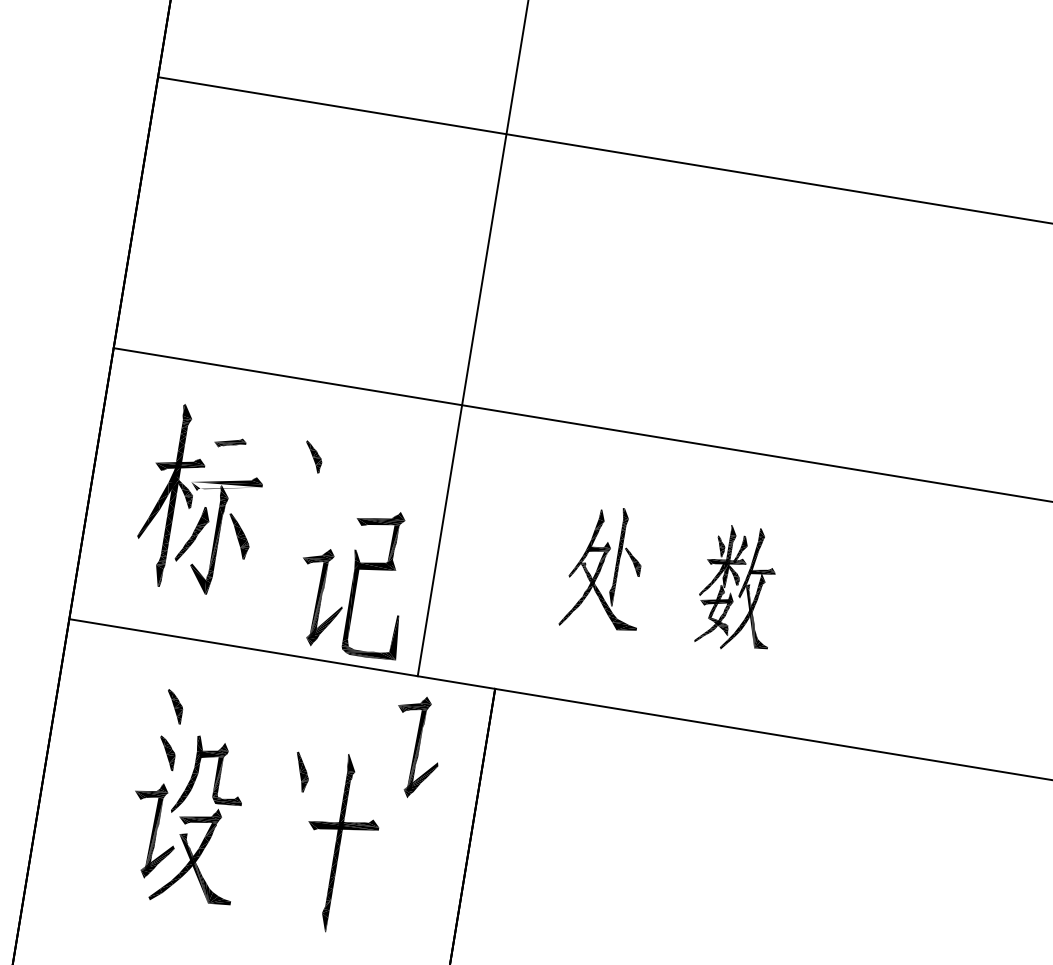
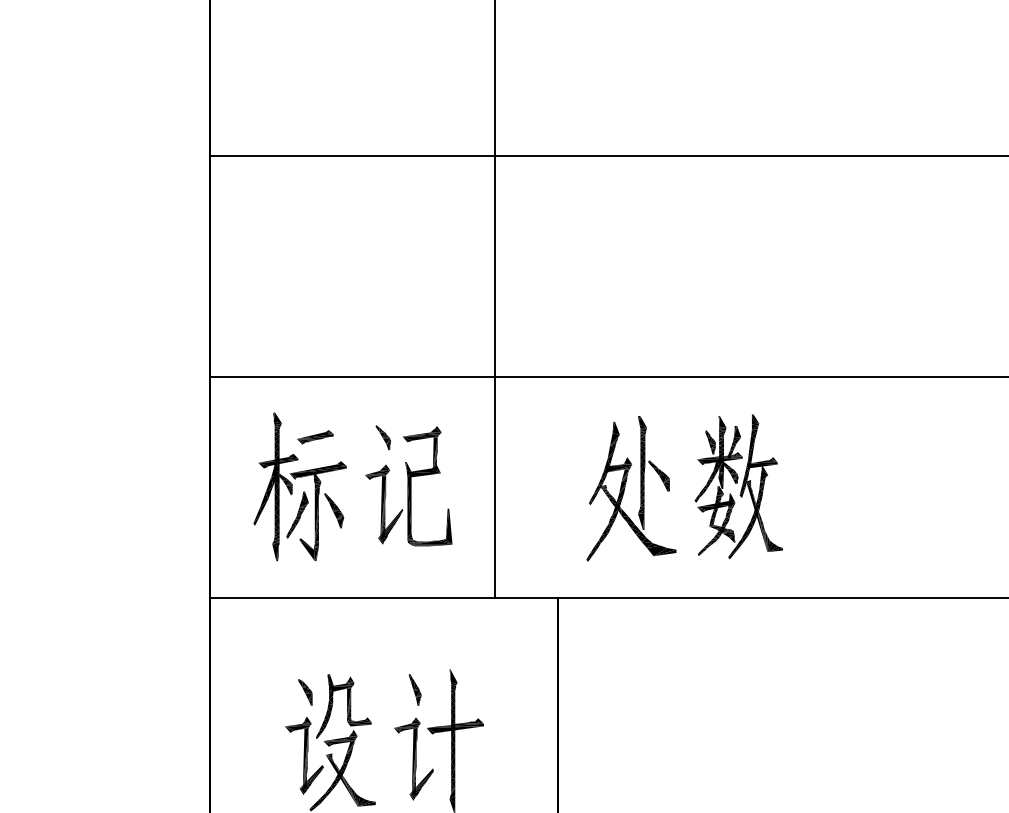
part: (230, 443) -> (315, 437), size x1.43
fill: (225, 486) -> (317, 472), added
part: (607, 568) -> (631, 488), size x1.43
part: (353, 580) -> (408, 486), moved
part: (738, 587) -> (738, 486), size x1.43
part: (174, 706) -> (305, 654), removed
part: (415, 746) -> (413, 758), moved

